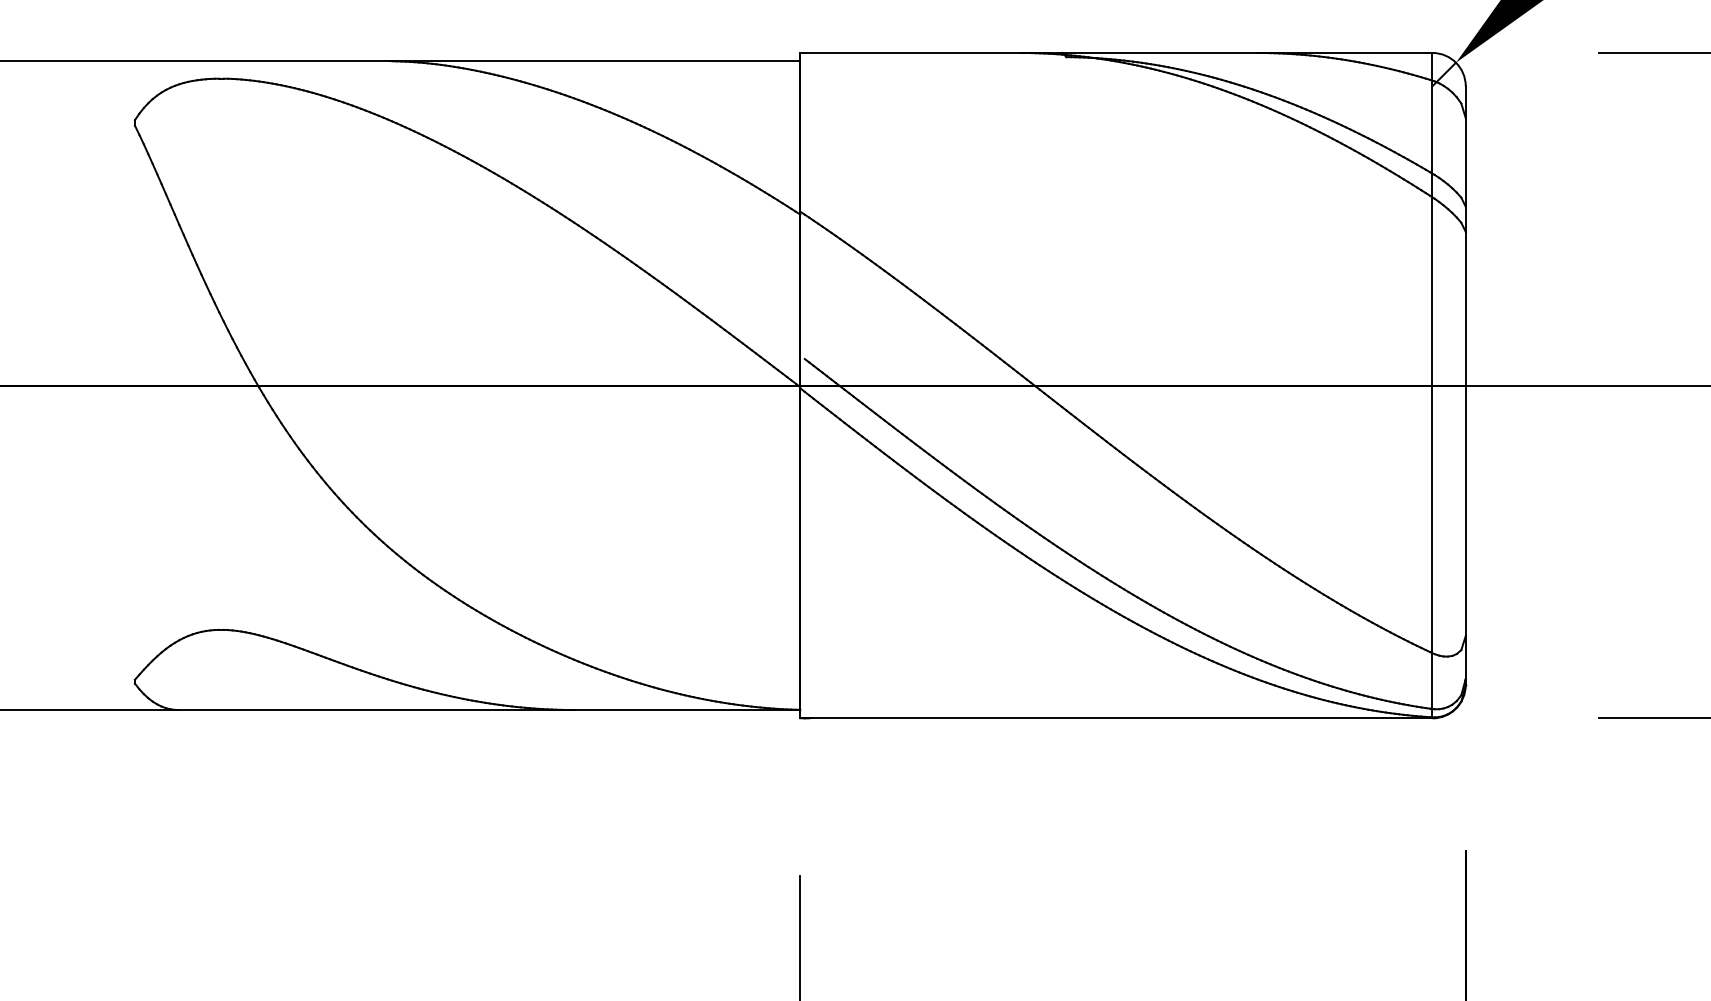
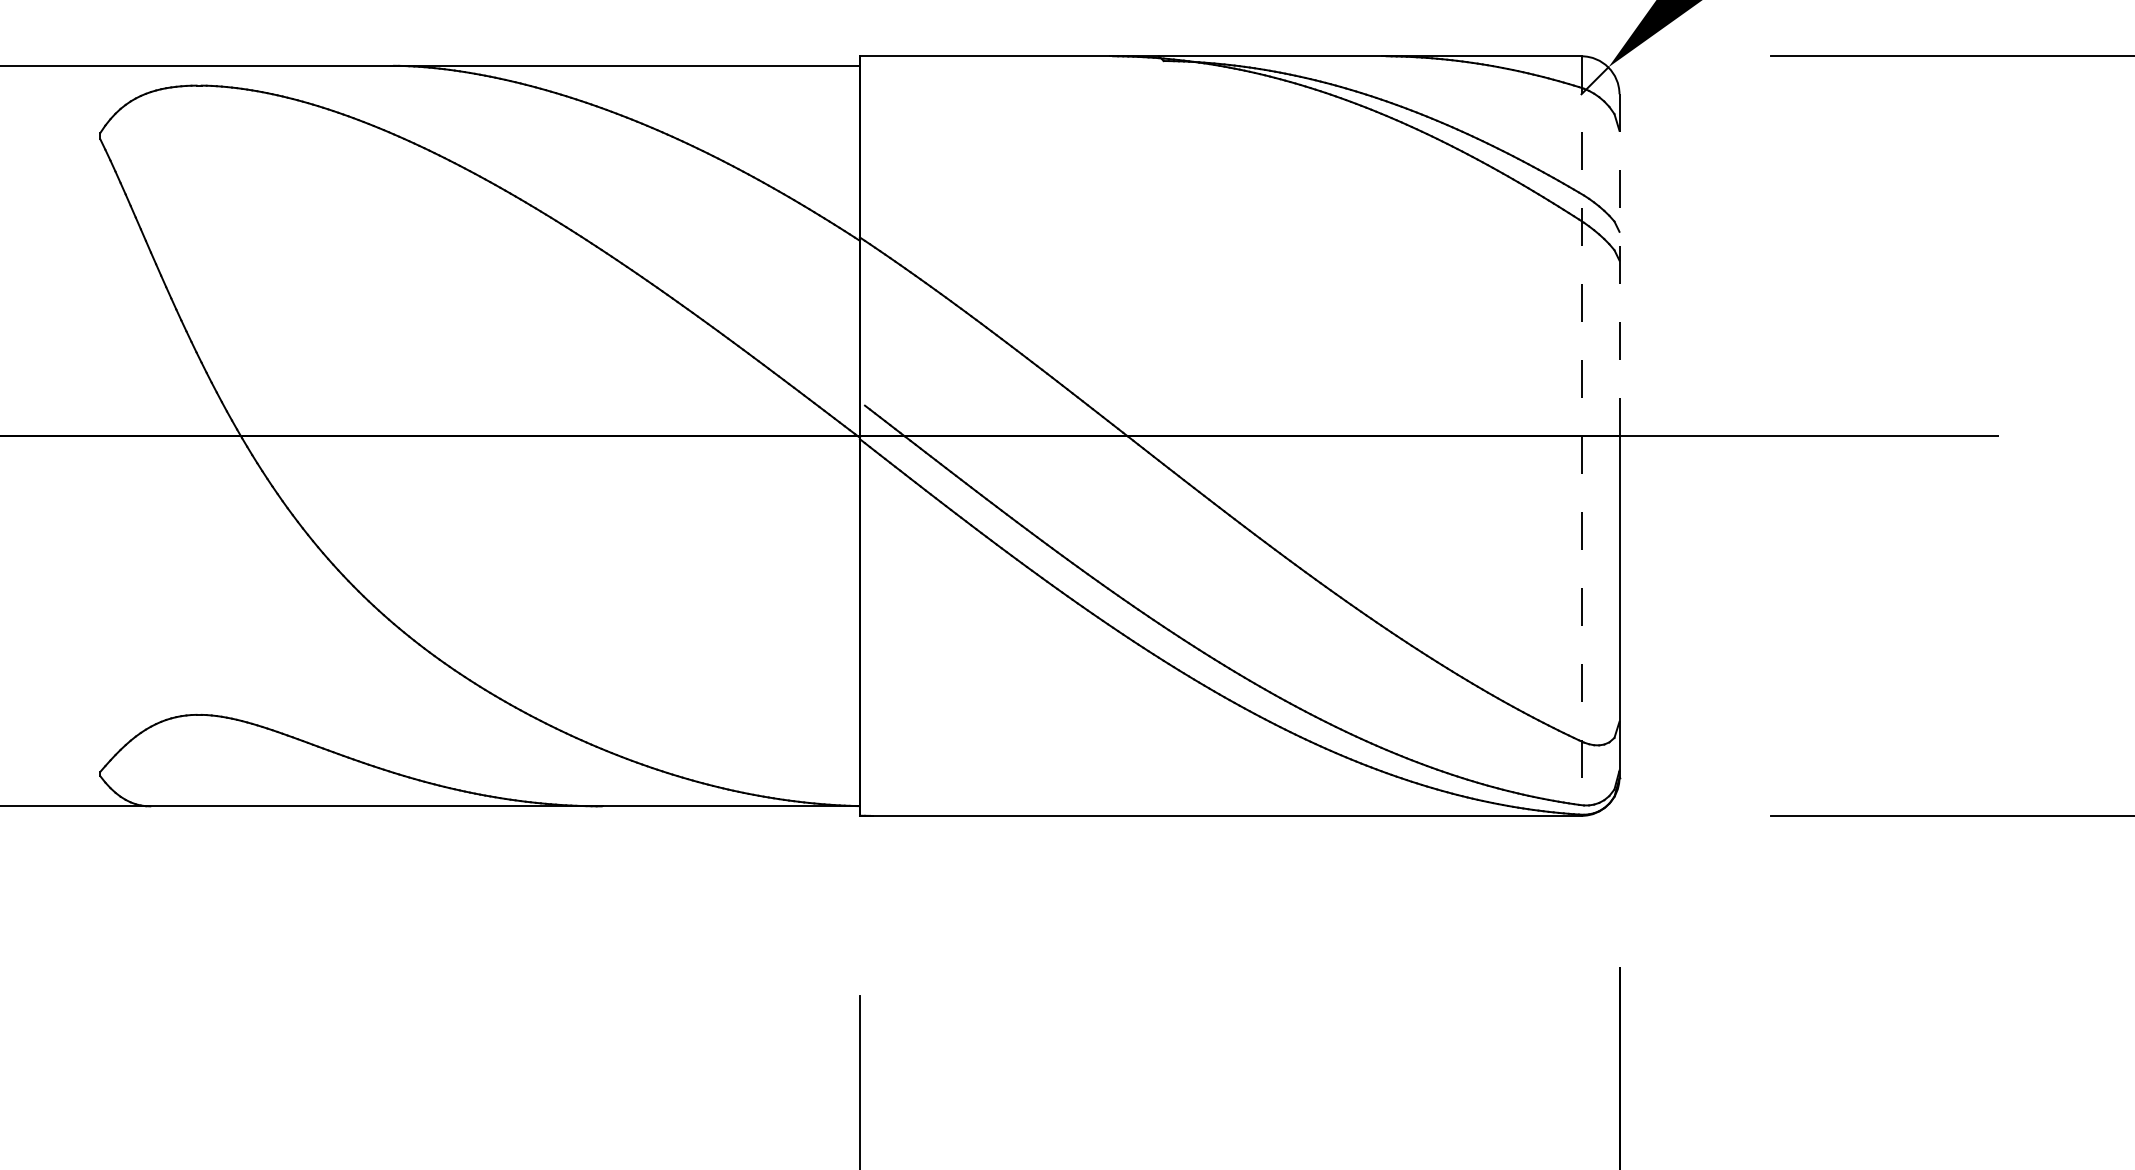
line: (1465, 236) -> (1619, 265), solid -> dashed
line: (1432, 386) -> (1581, 436), solid -> dashed

